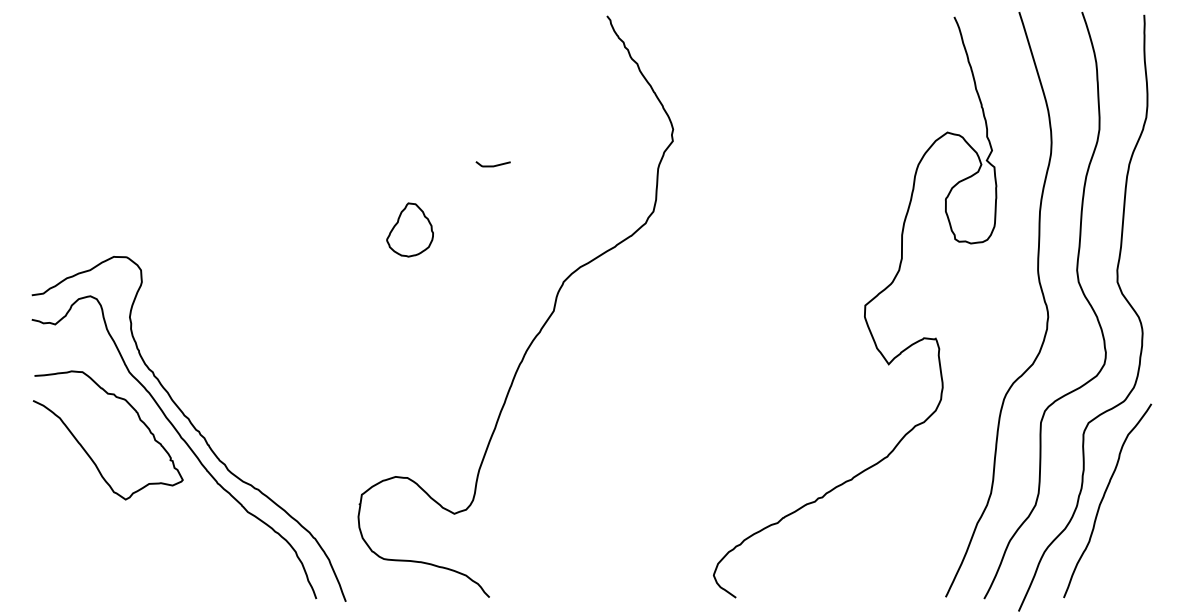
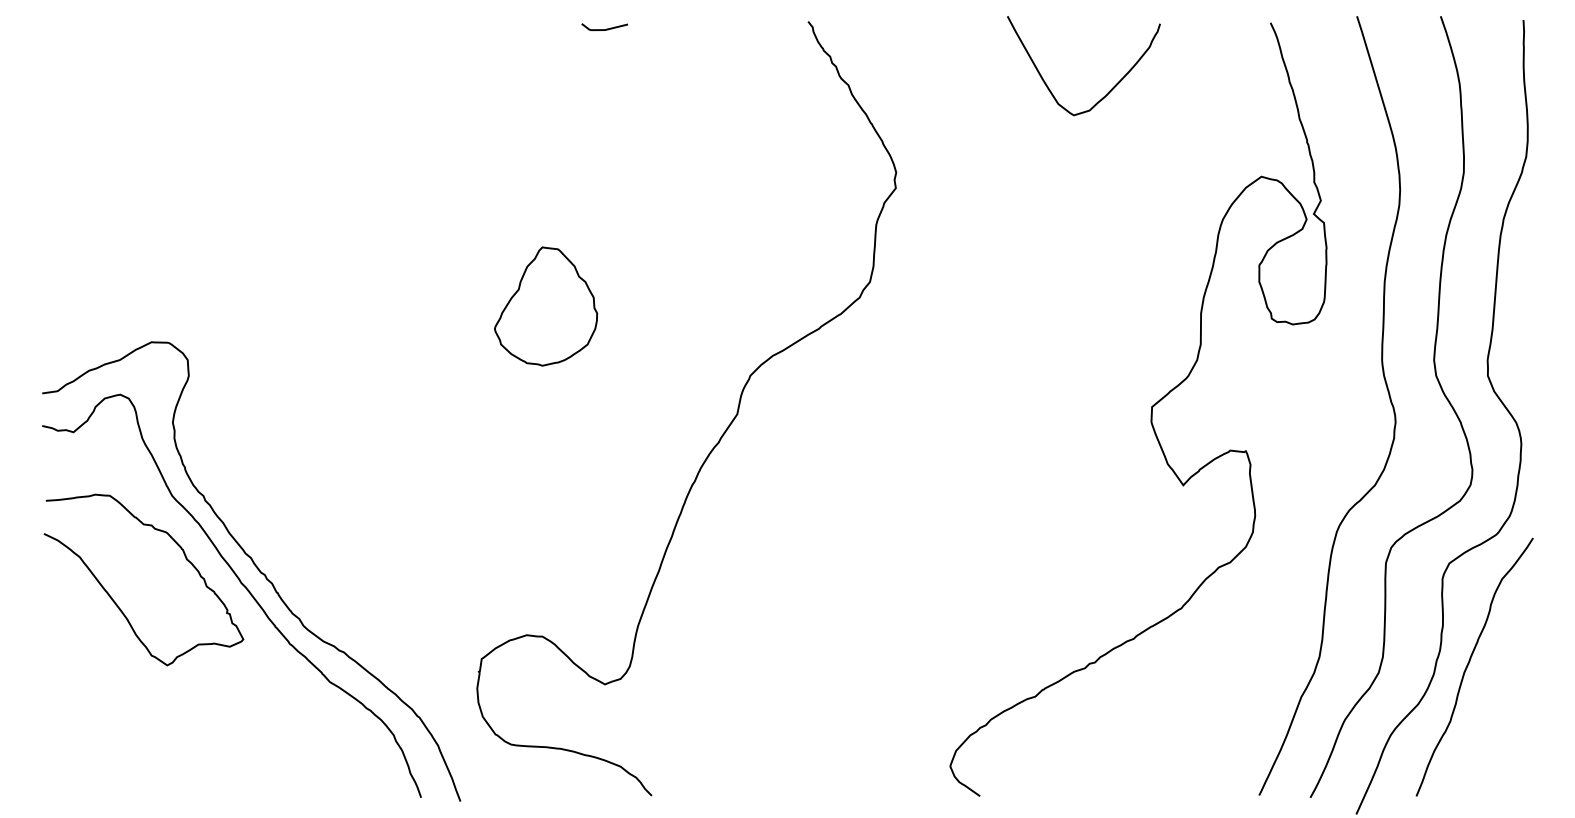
curve: (833, 67) -> (1109, 90), added
line: (492, 165) -> (603, 28), moved
part: (409, 229) -> (545, 305), size x1.67

